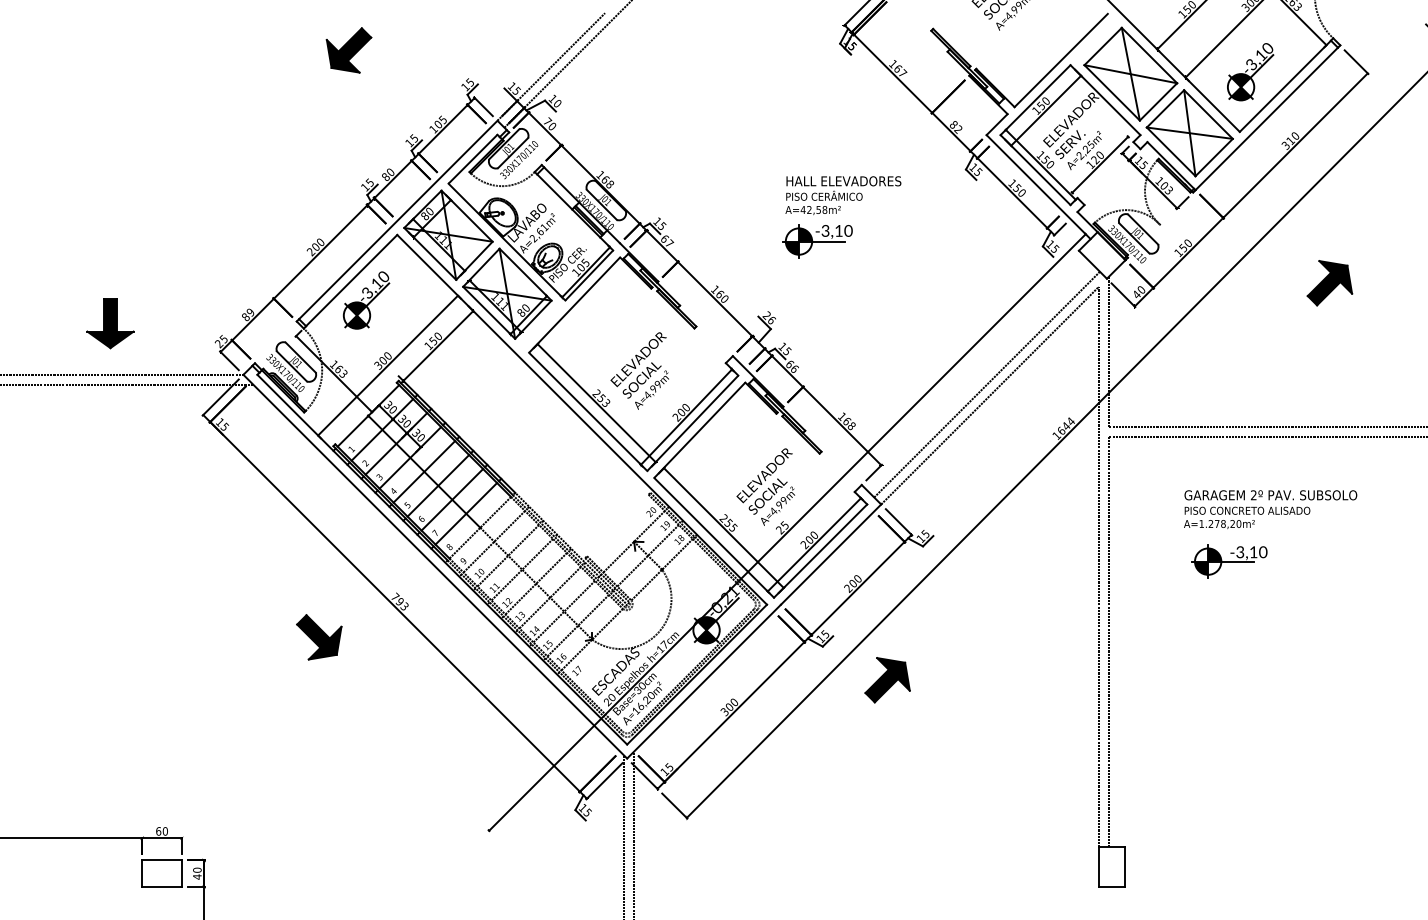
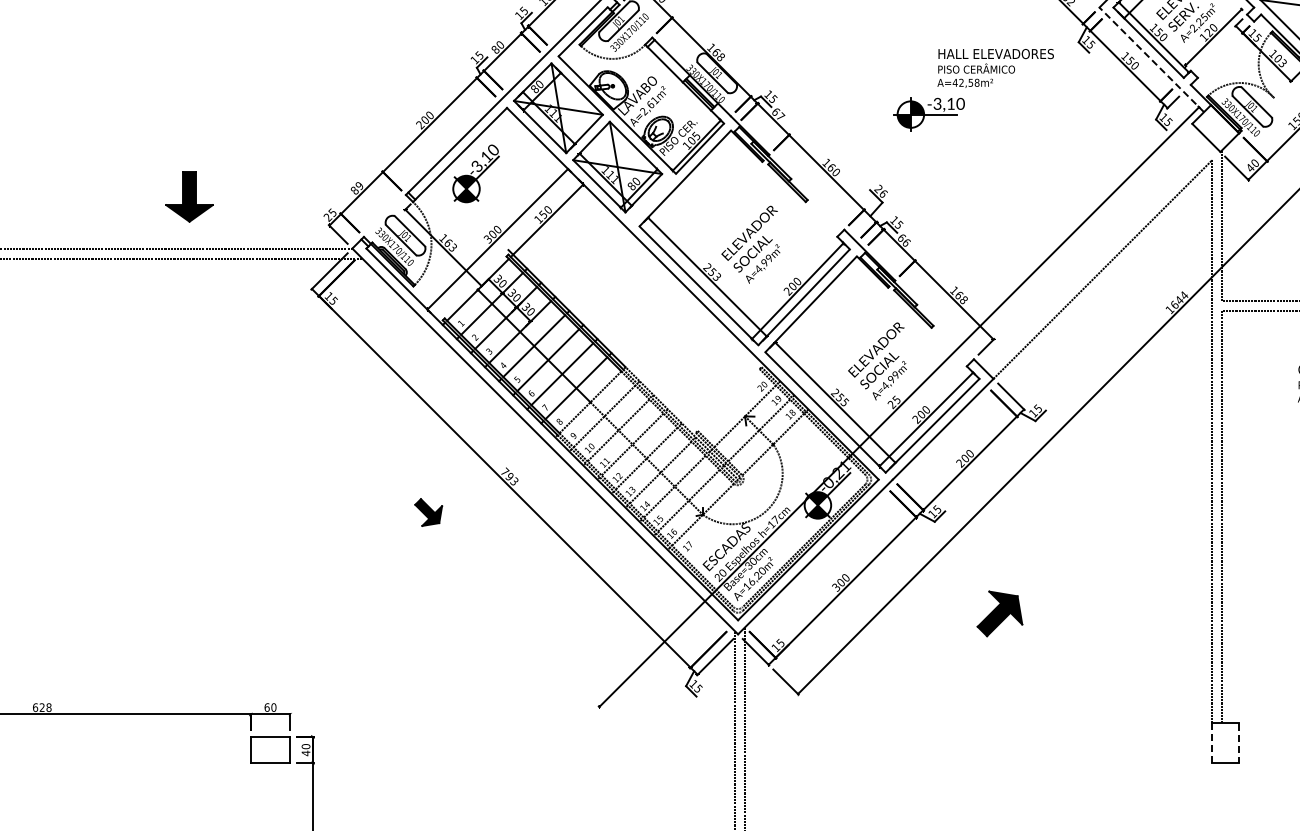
line: (1038, 187) -> (1151, 60), solid -> dashed
text: (843, 195) -> (995, 68), moved
part: (110, 323) -> (189, 196), moved
line: (986, 384) -> (1099, 258), removed
part: (319, 637) -> (428, 512), size x0.6
part: (887, 680) -> (999, 614), moved
line: (1098, 867) -> (1211, 743), solid -> dashed
line: (1125, 867) -> (1239, 743), solid -> dashed

